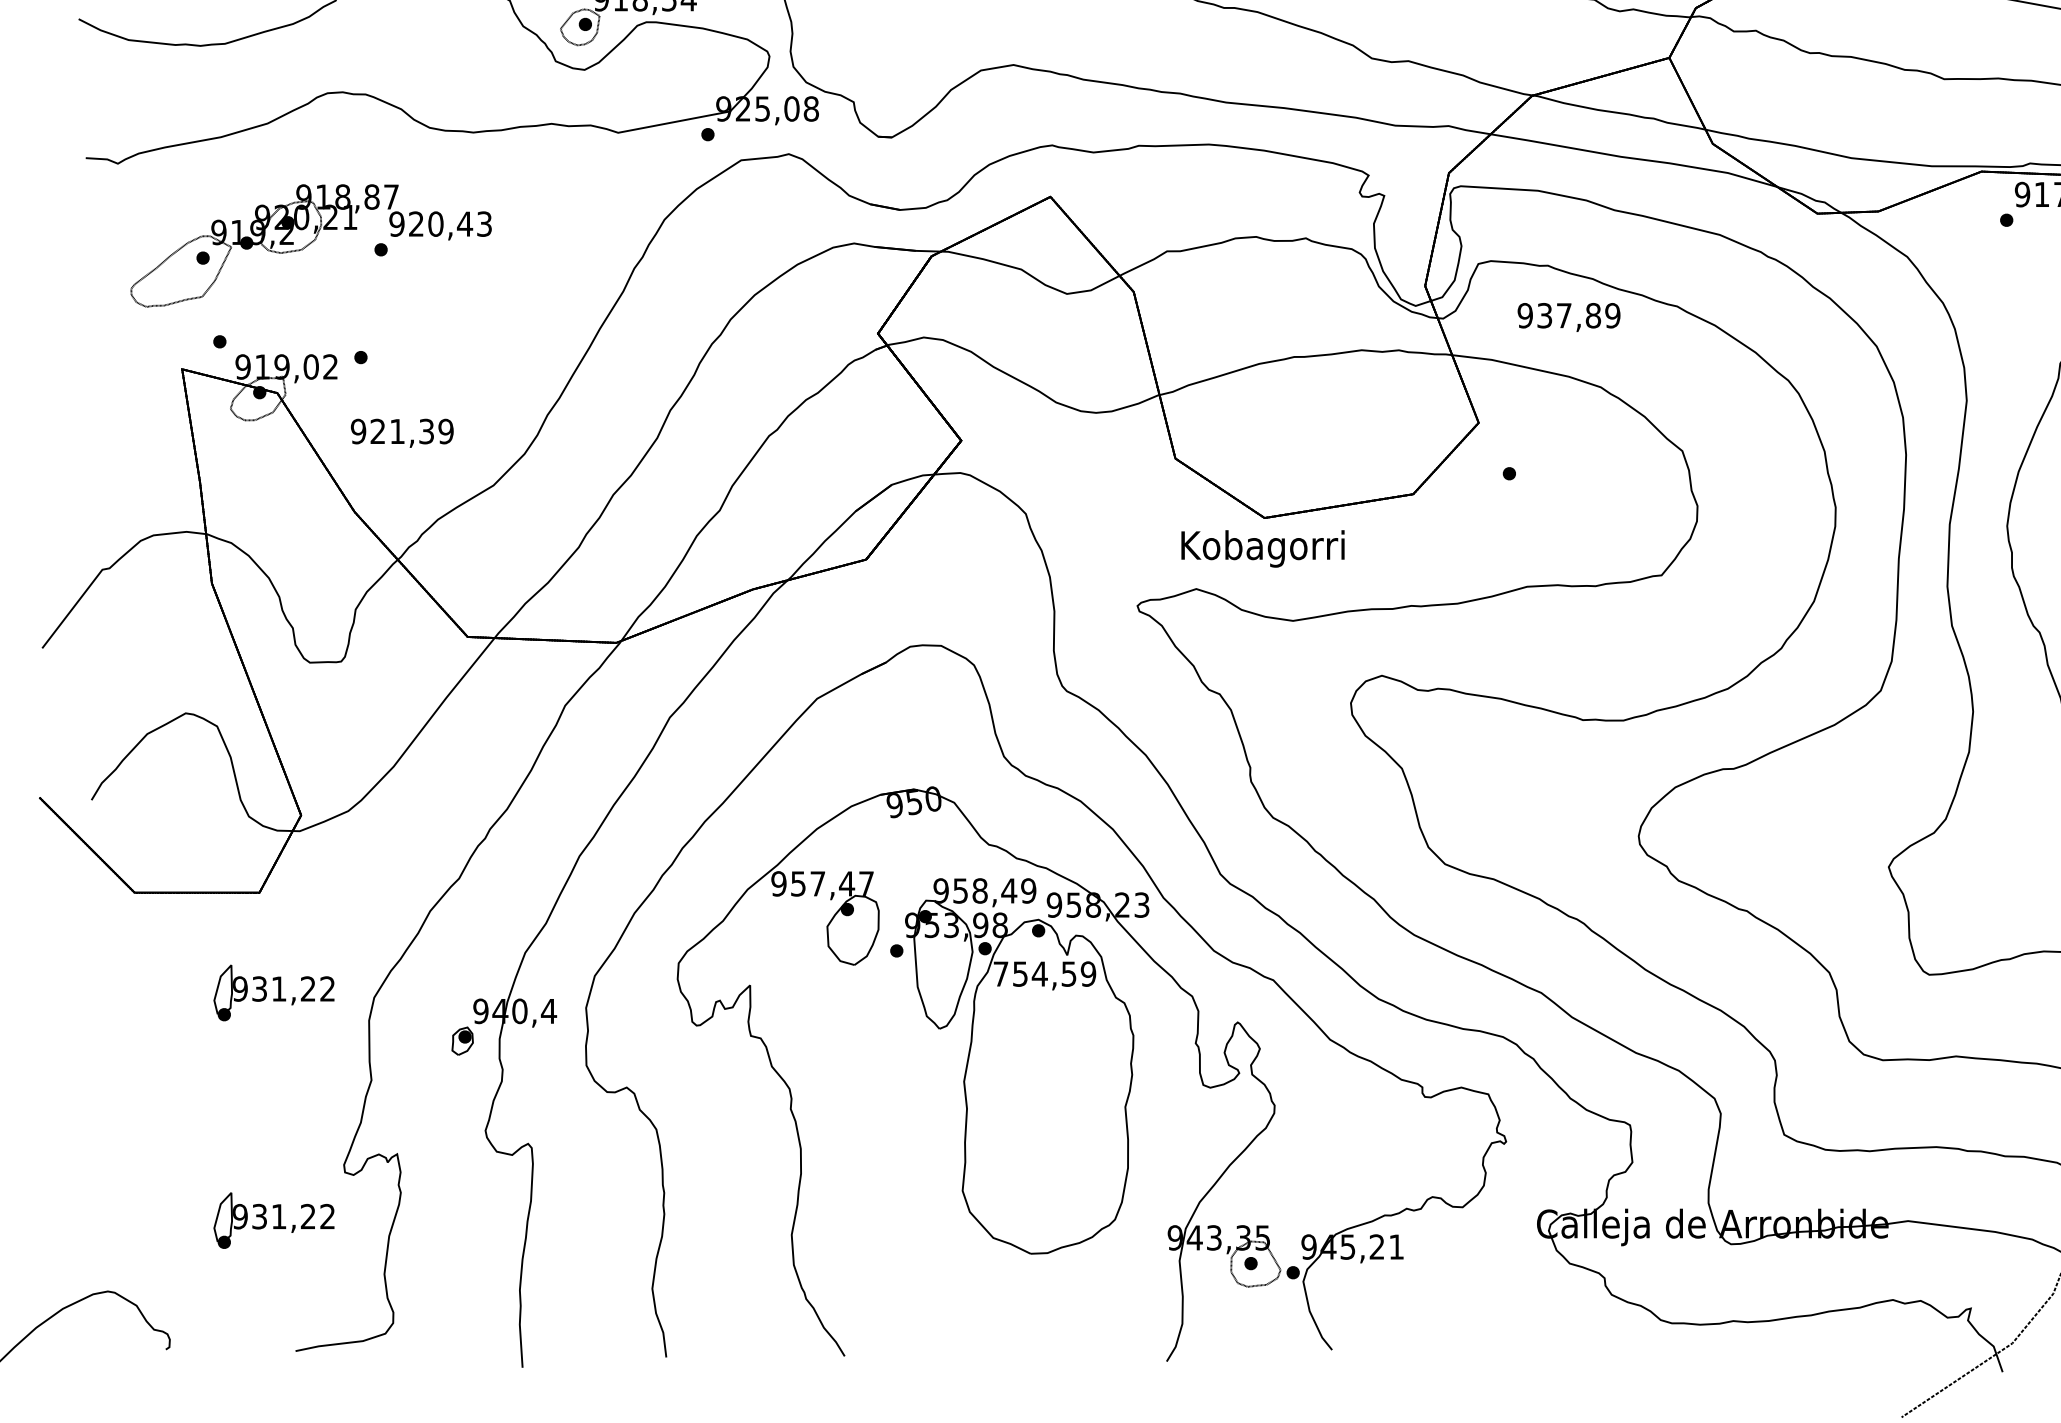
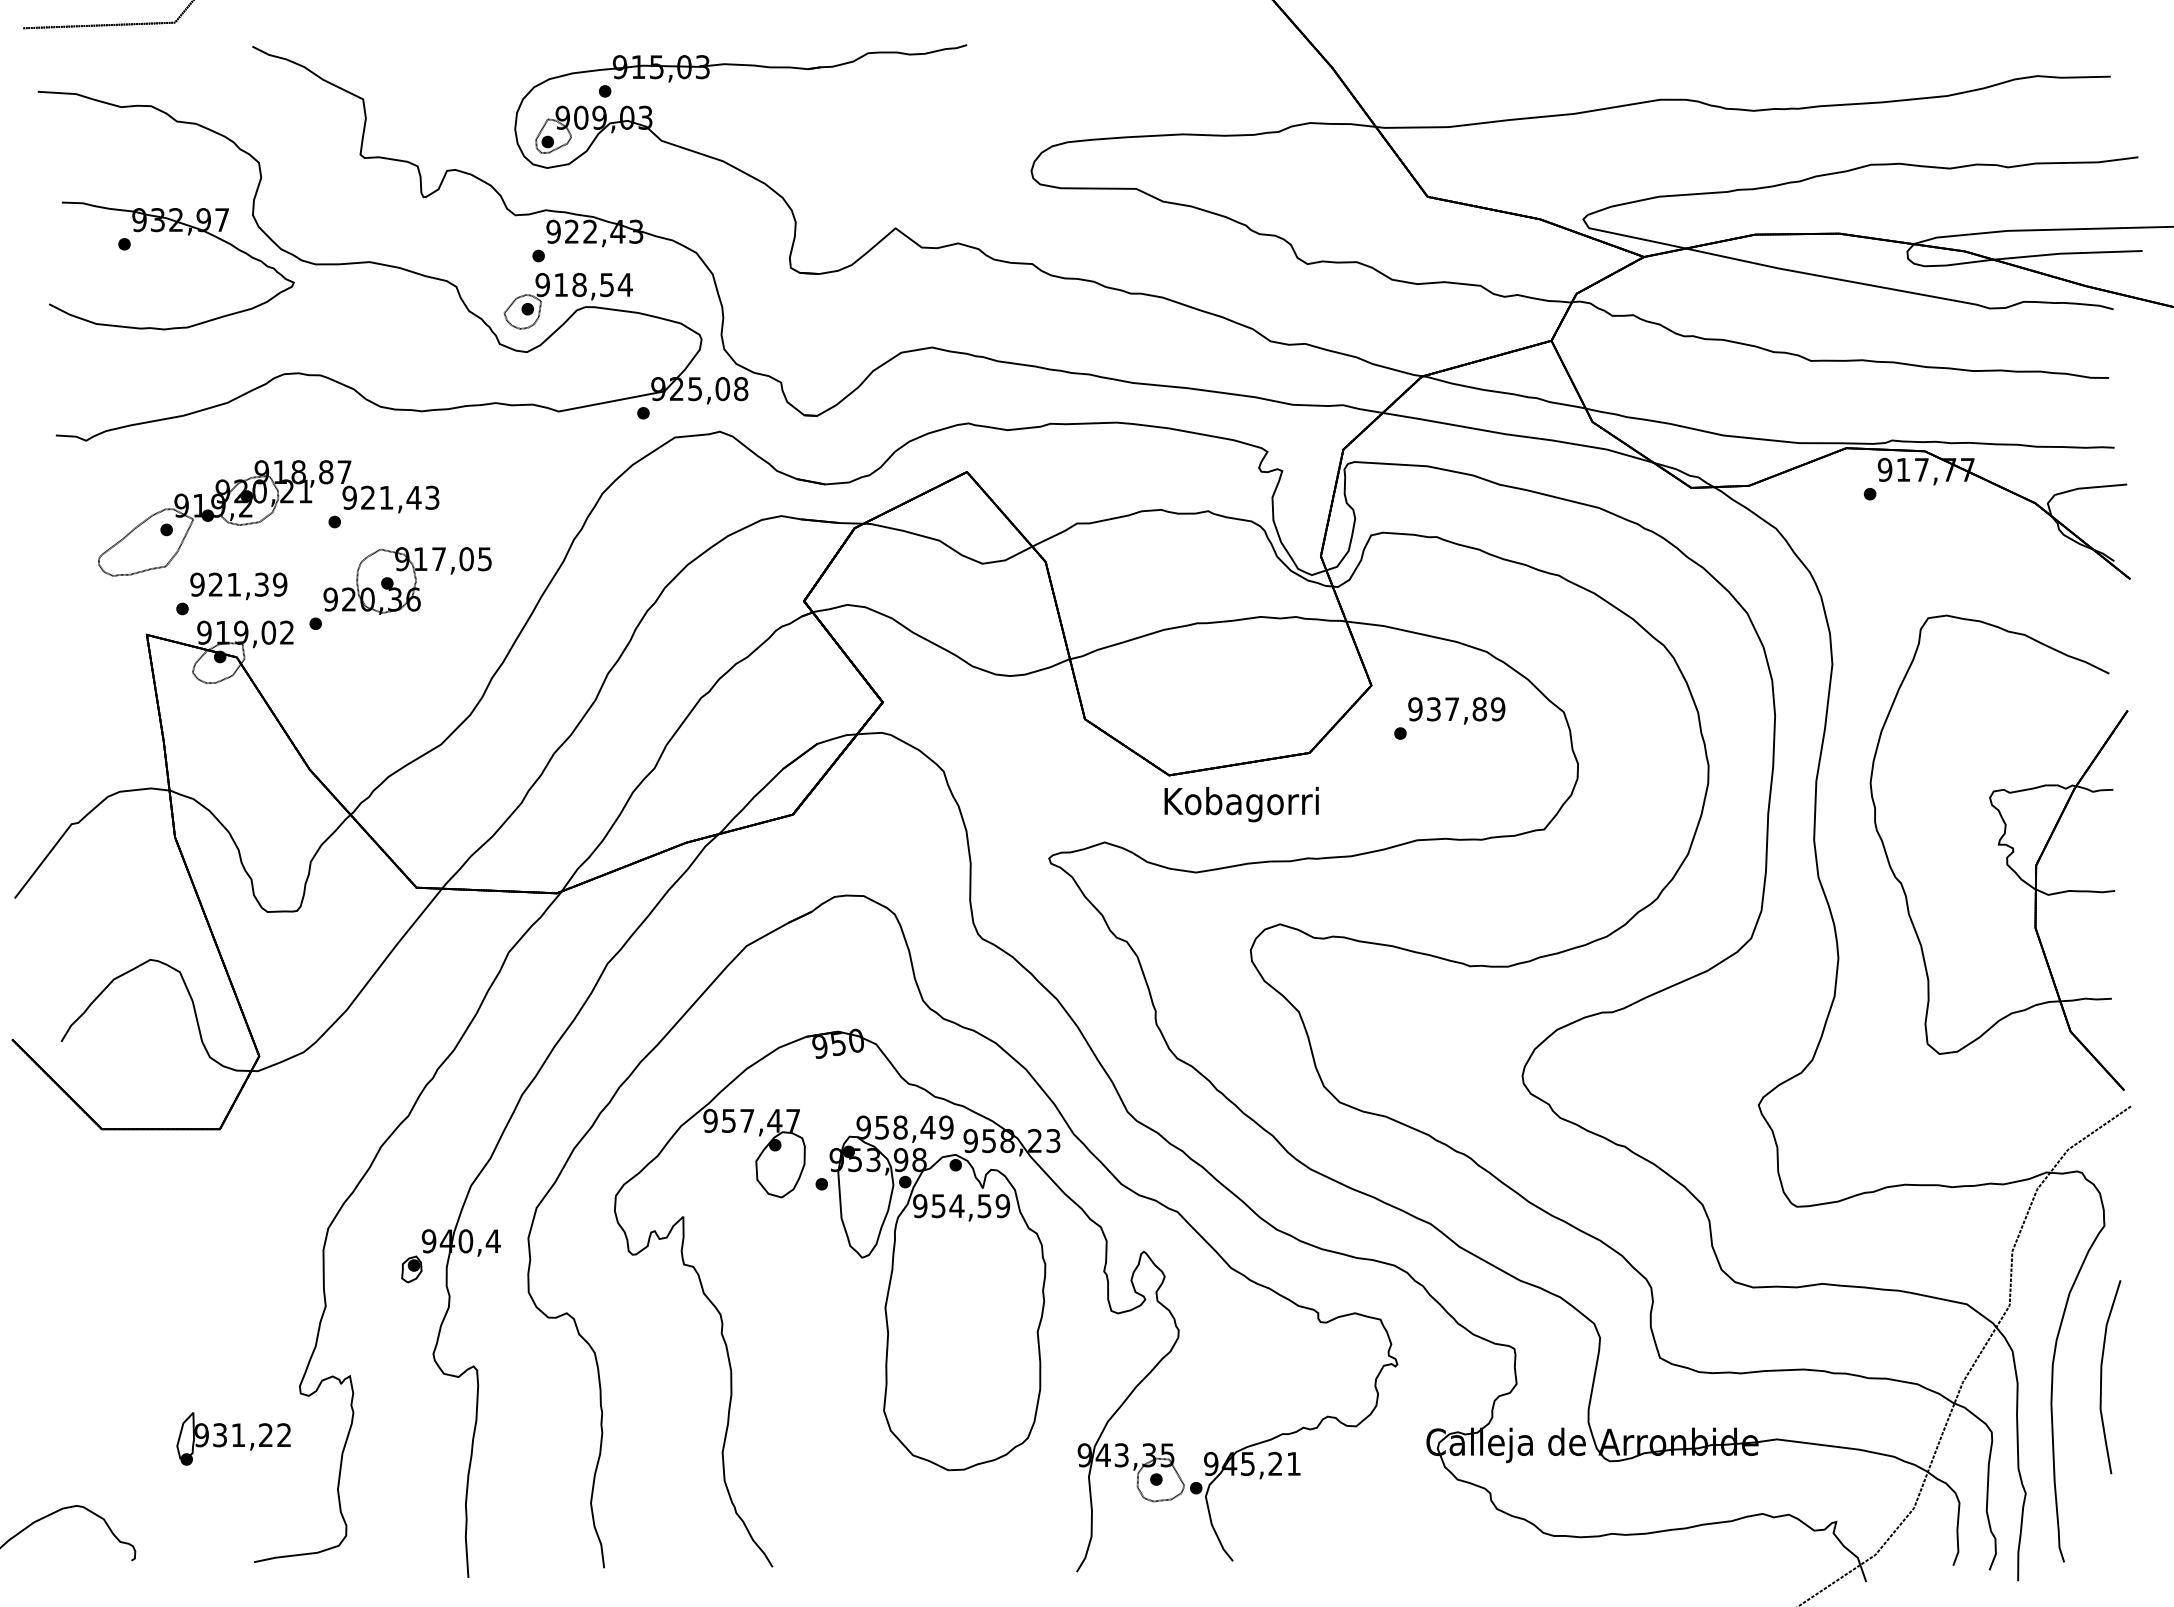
text: (435, 223) -> (386, 497), 920,43 -> 921,43
part: (458, 311) -> (407, 580), added
text: (1568, 316) -> (1456, 710), moved
text: (401, 433) -> (238, 586), moved
text: (1262, 548) -> (1241, 804), moved
text: (1001, 974) -> (920, 1206), 754,59 -> 954,59
part: (273, 992) -> (233, 1223), removed

